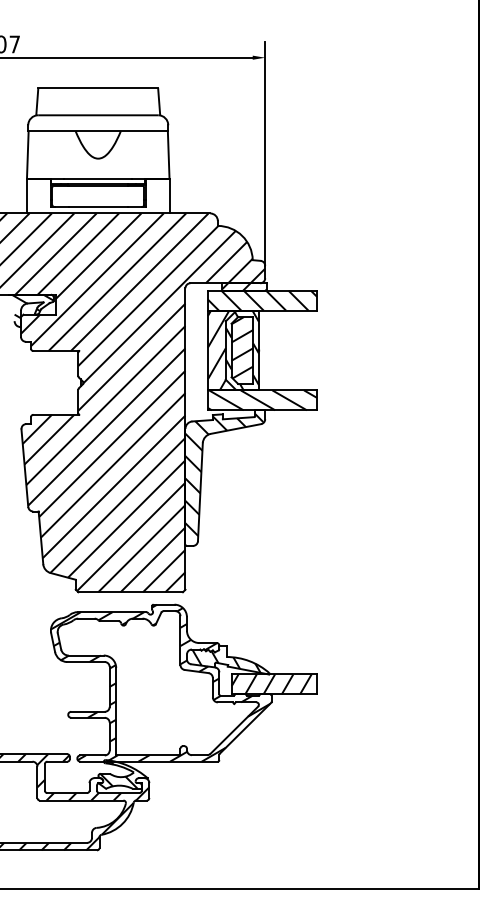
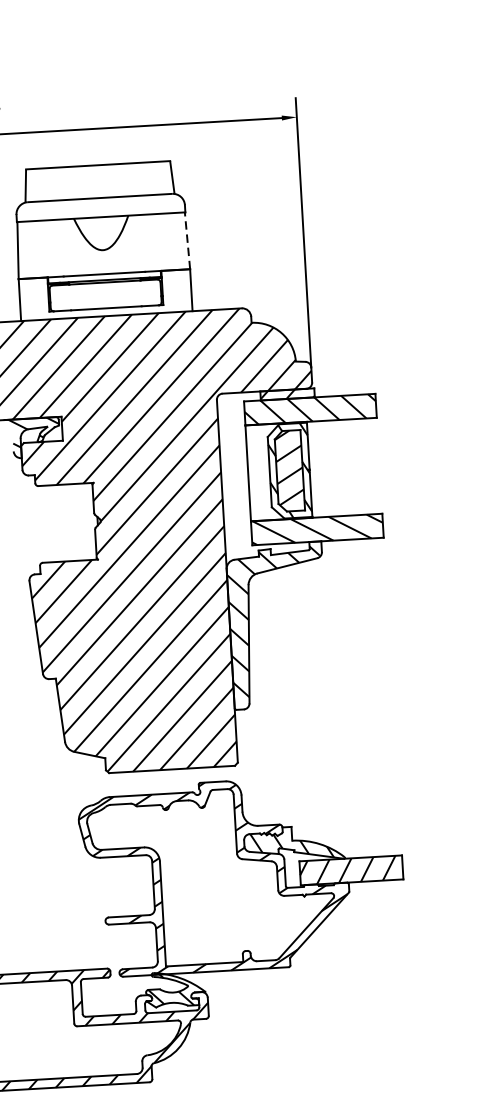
line: (168, 154) -> (187, 240), solid -> dashed
hatch: (231, 350) -> (276, 471), removed

